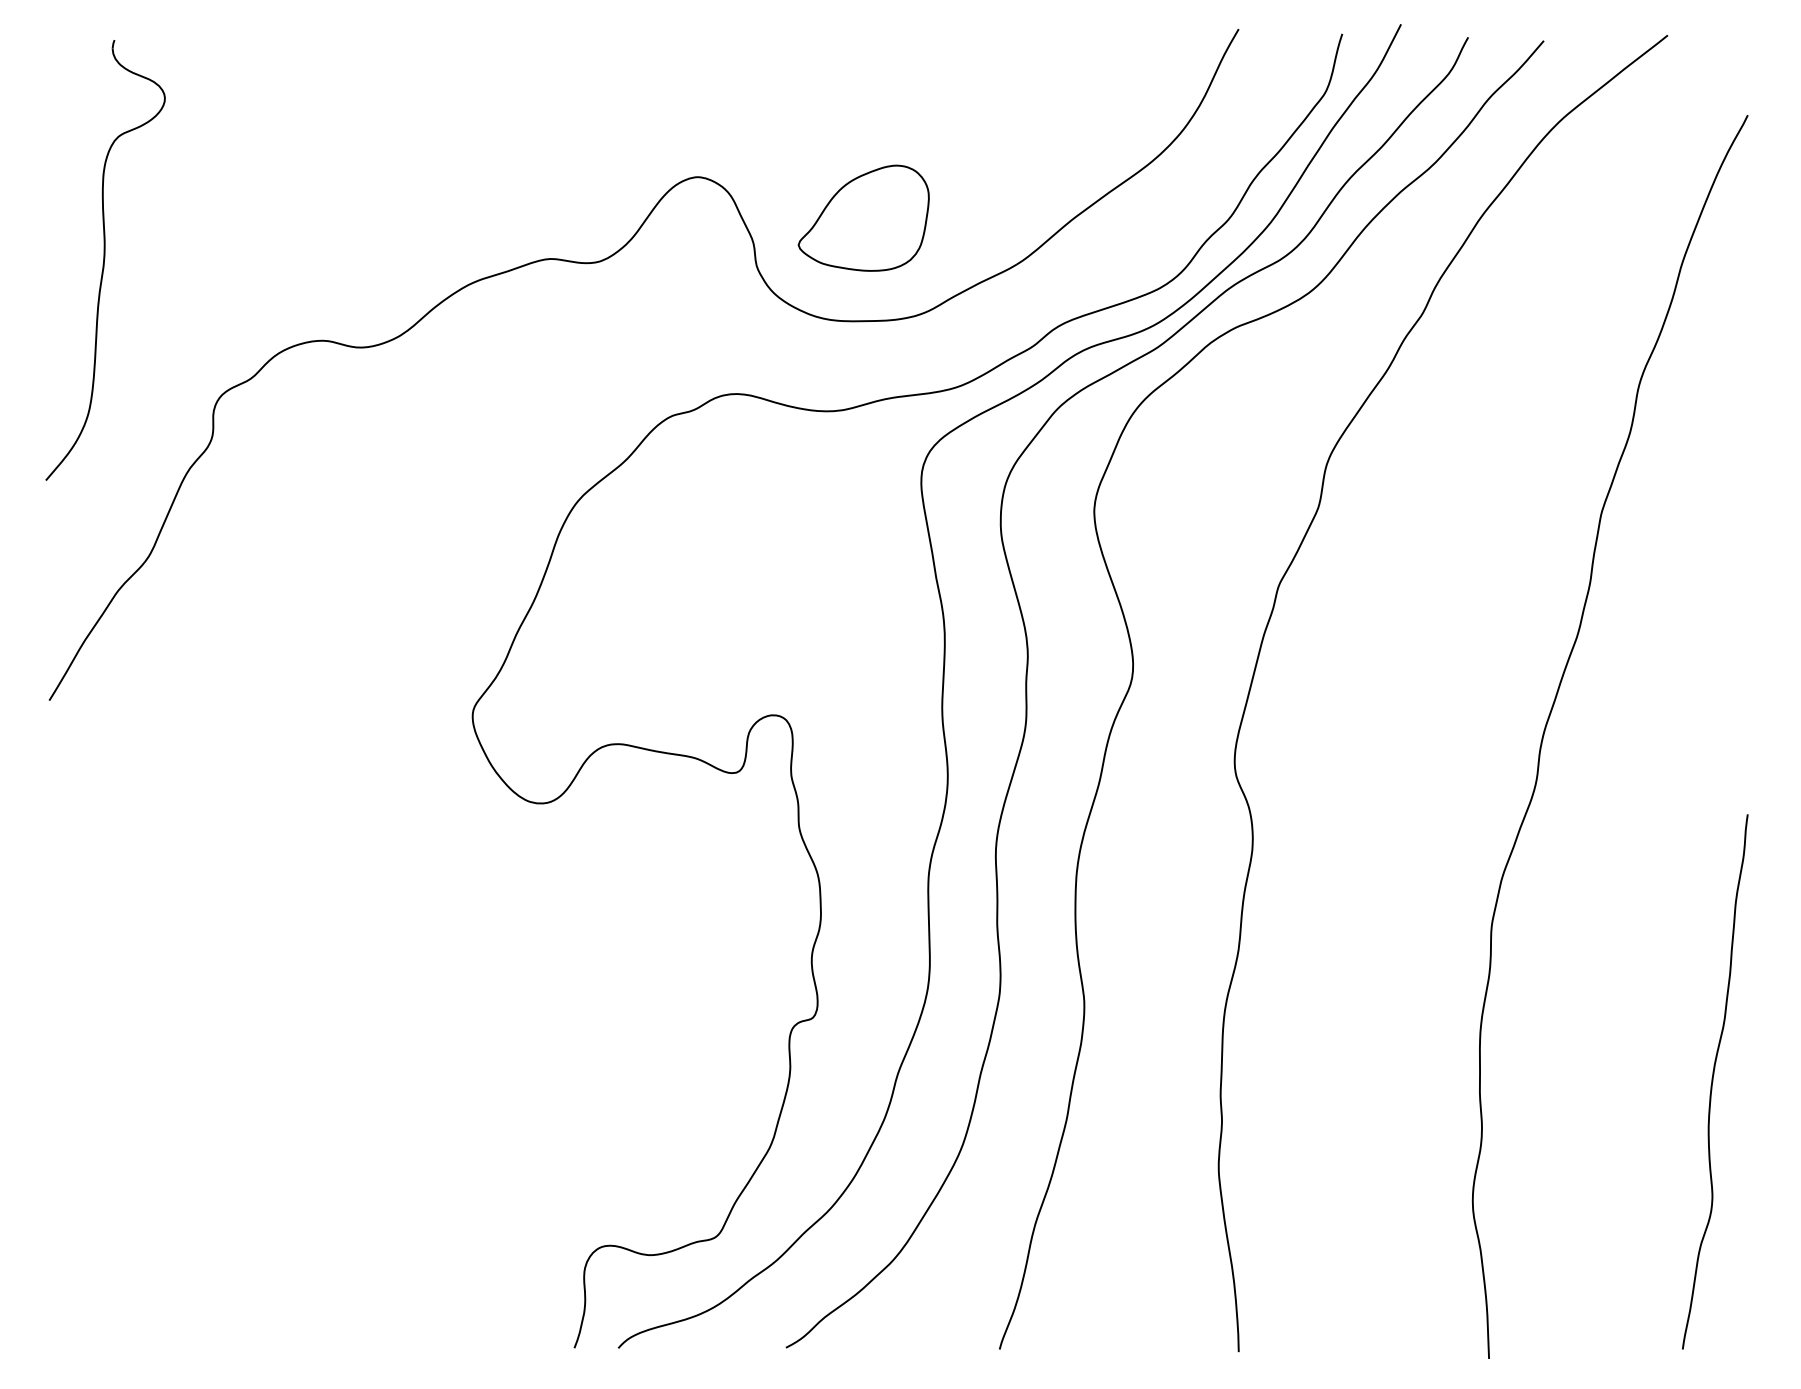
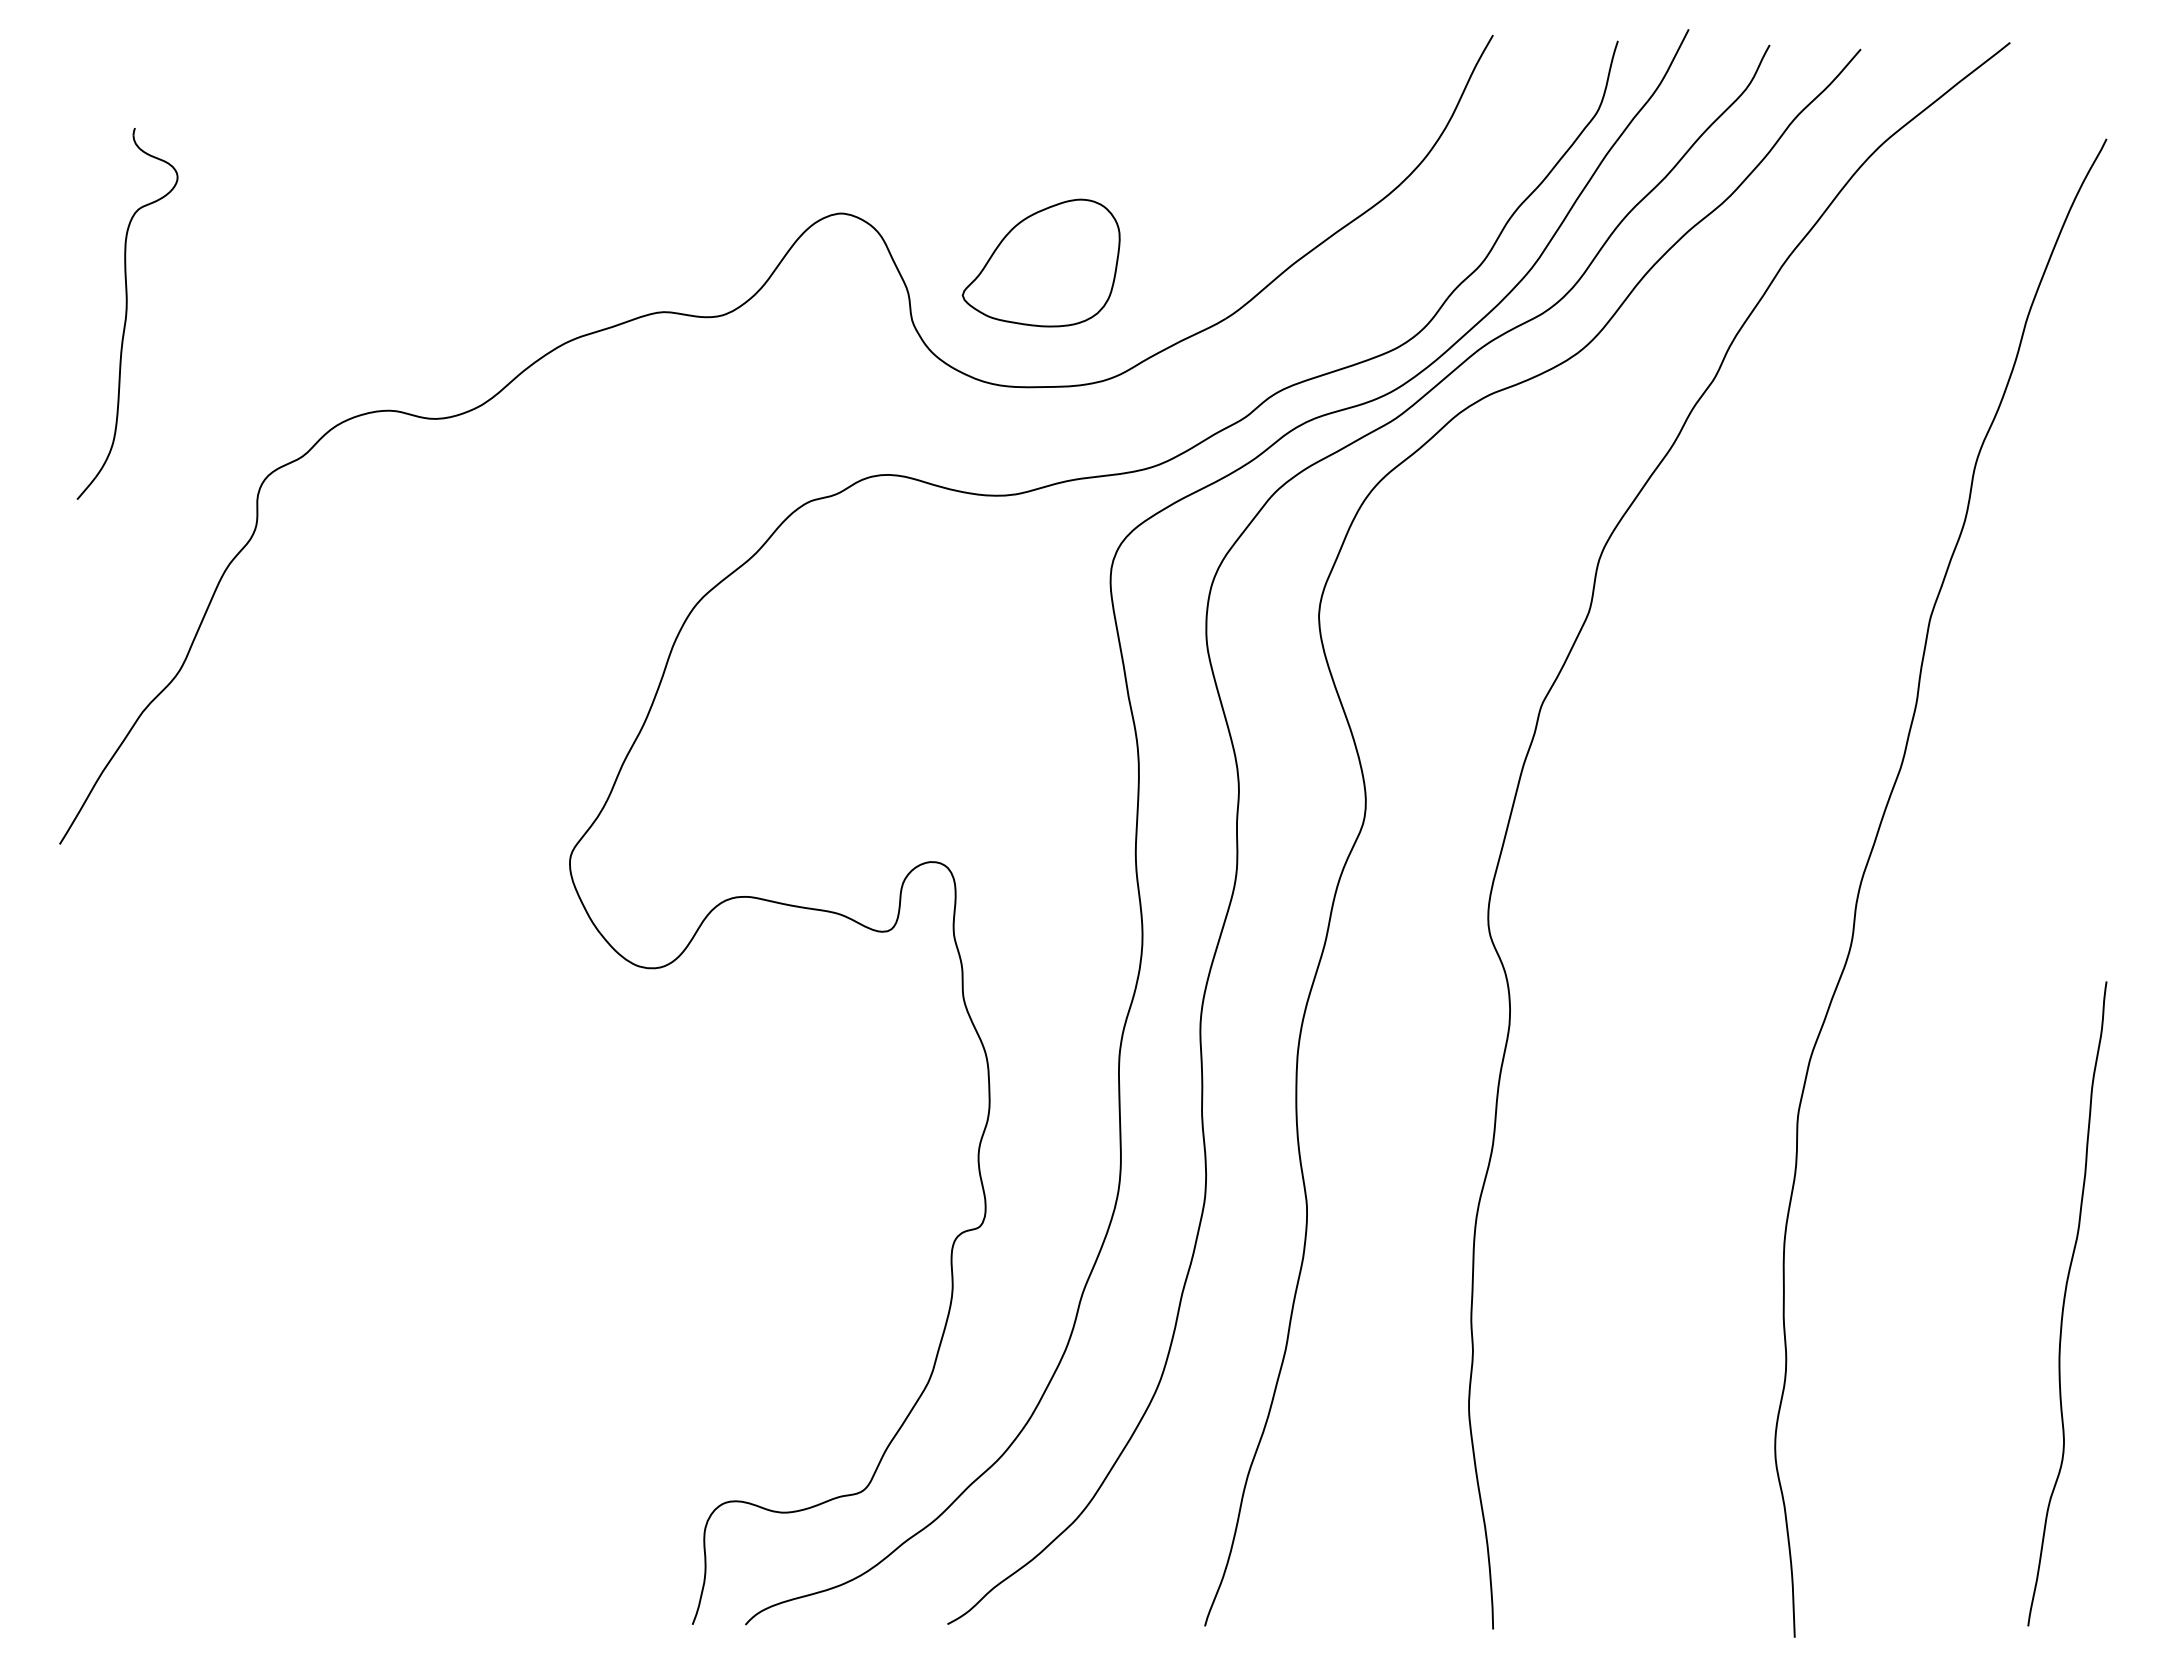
part: (105, 260) -> (127, 313), size x0.7

